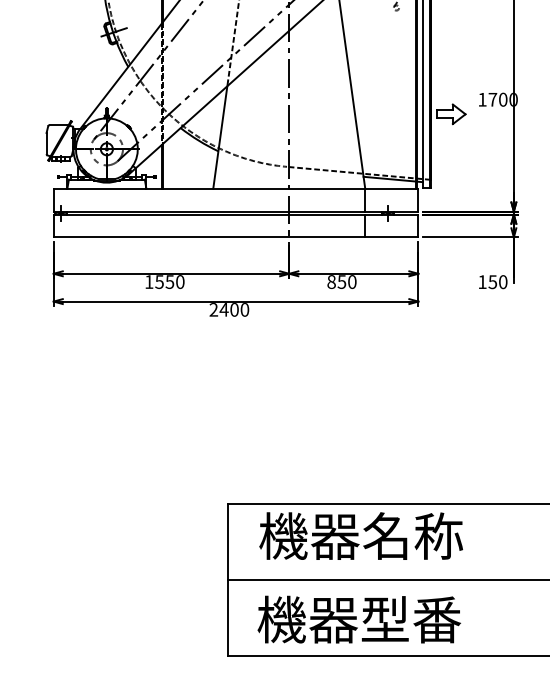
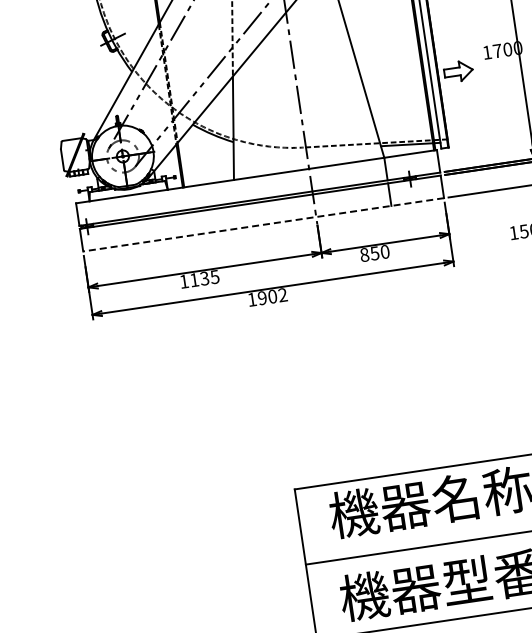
line: (235, 237) -> (263, 224), solid -> dashed
text: (169, 282) -> (204, 279), 1550 -> 1135
text: (229, 309) -> (267, 297), 2400 -> 1902

